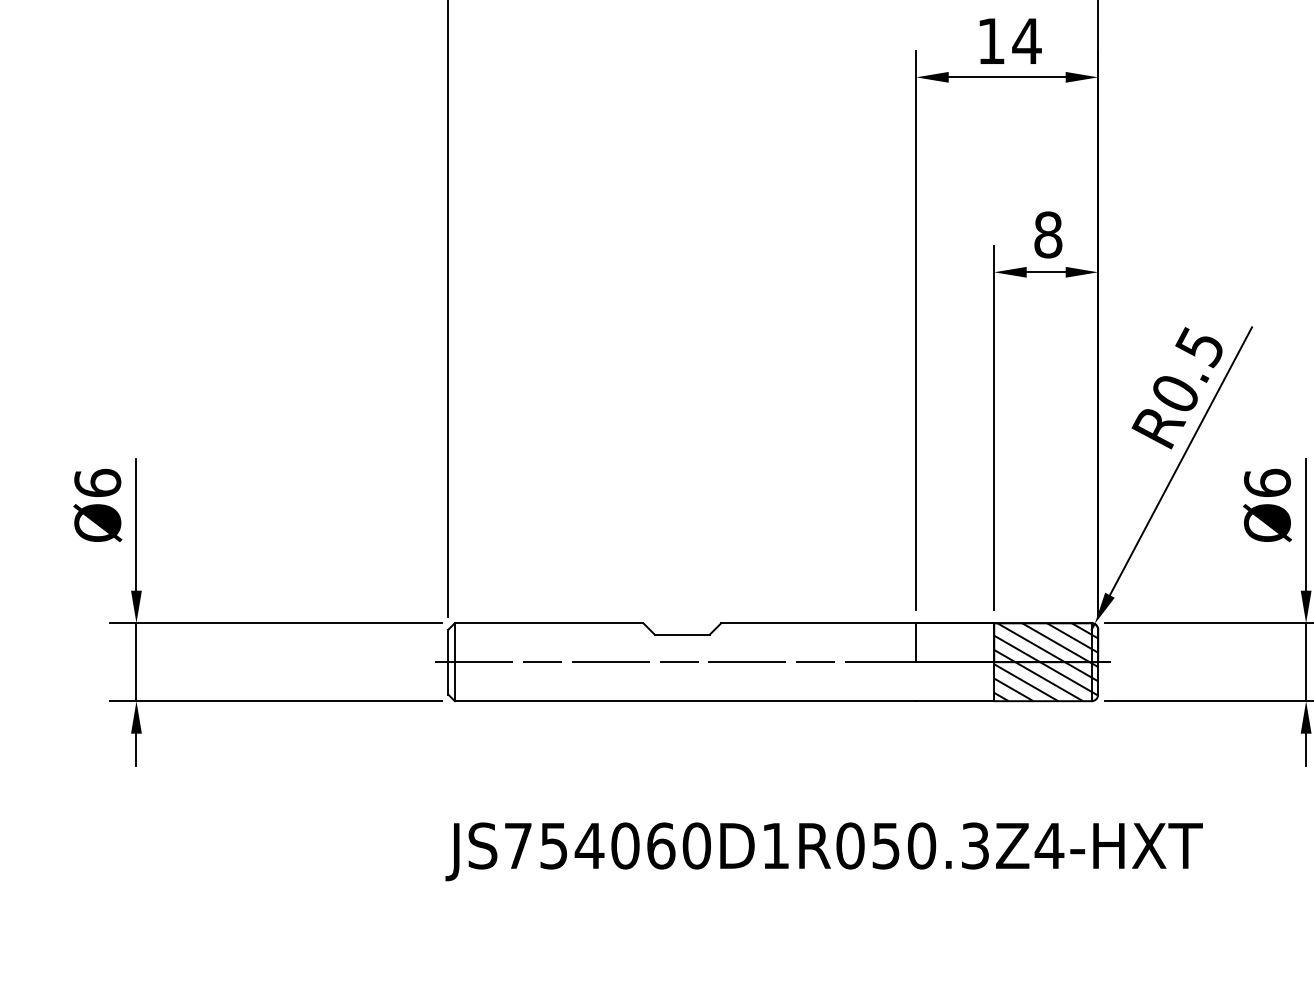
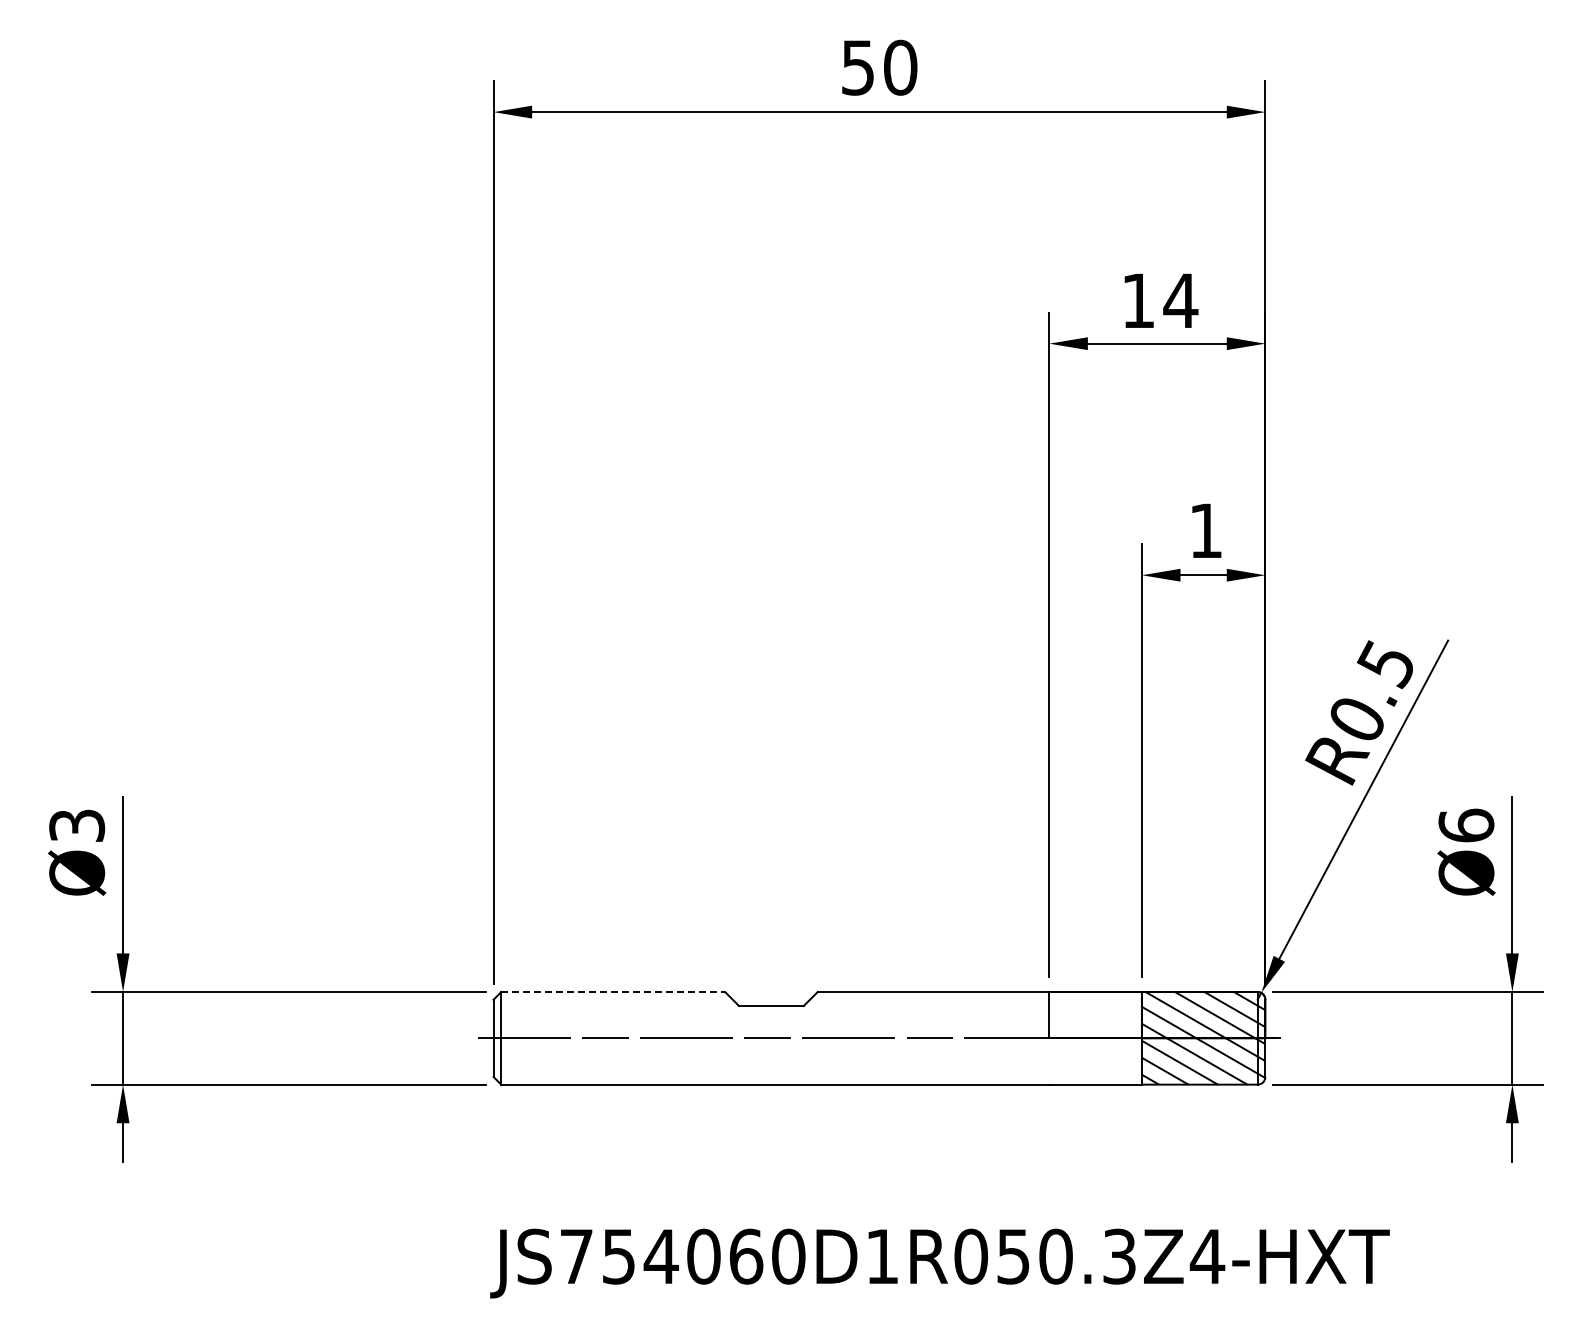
text: (1047, 234) -> (1205, 530), 8 -> 1
text: (98, 482) -> (77, 825), Ø6 -> Ø3
line: (549, 623) -> (613, 992), solid -> dashed

